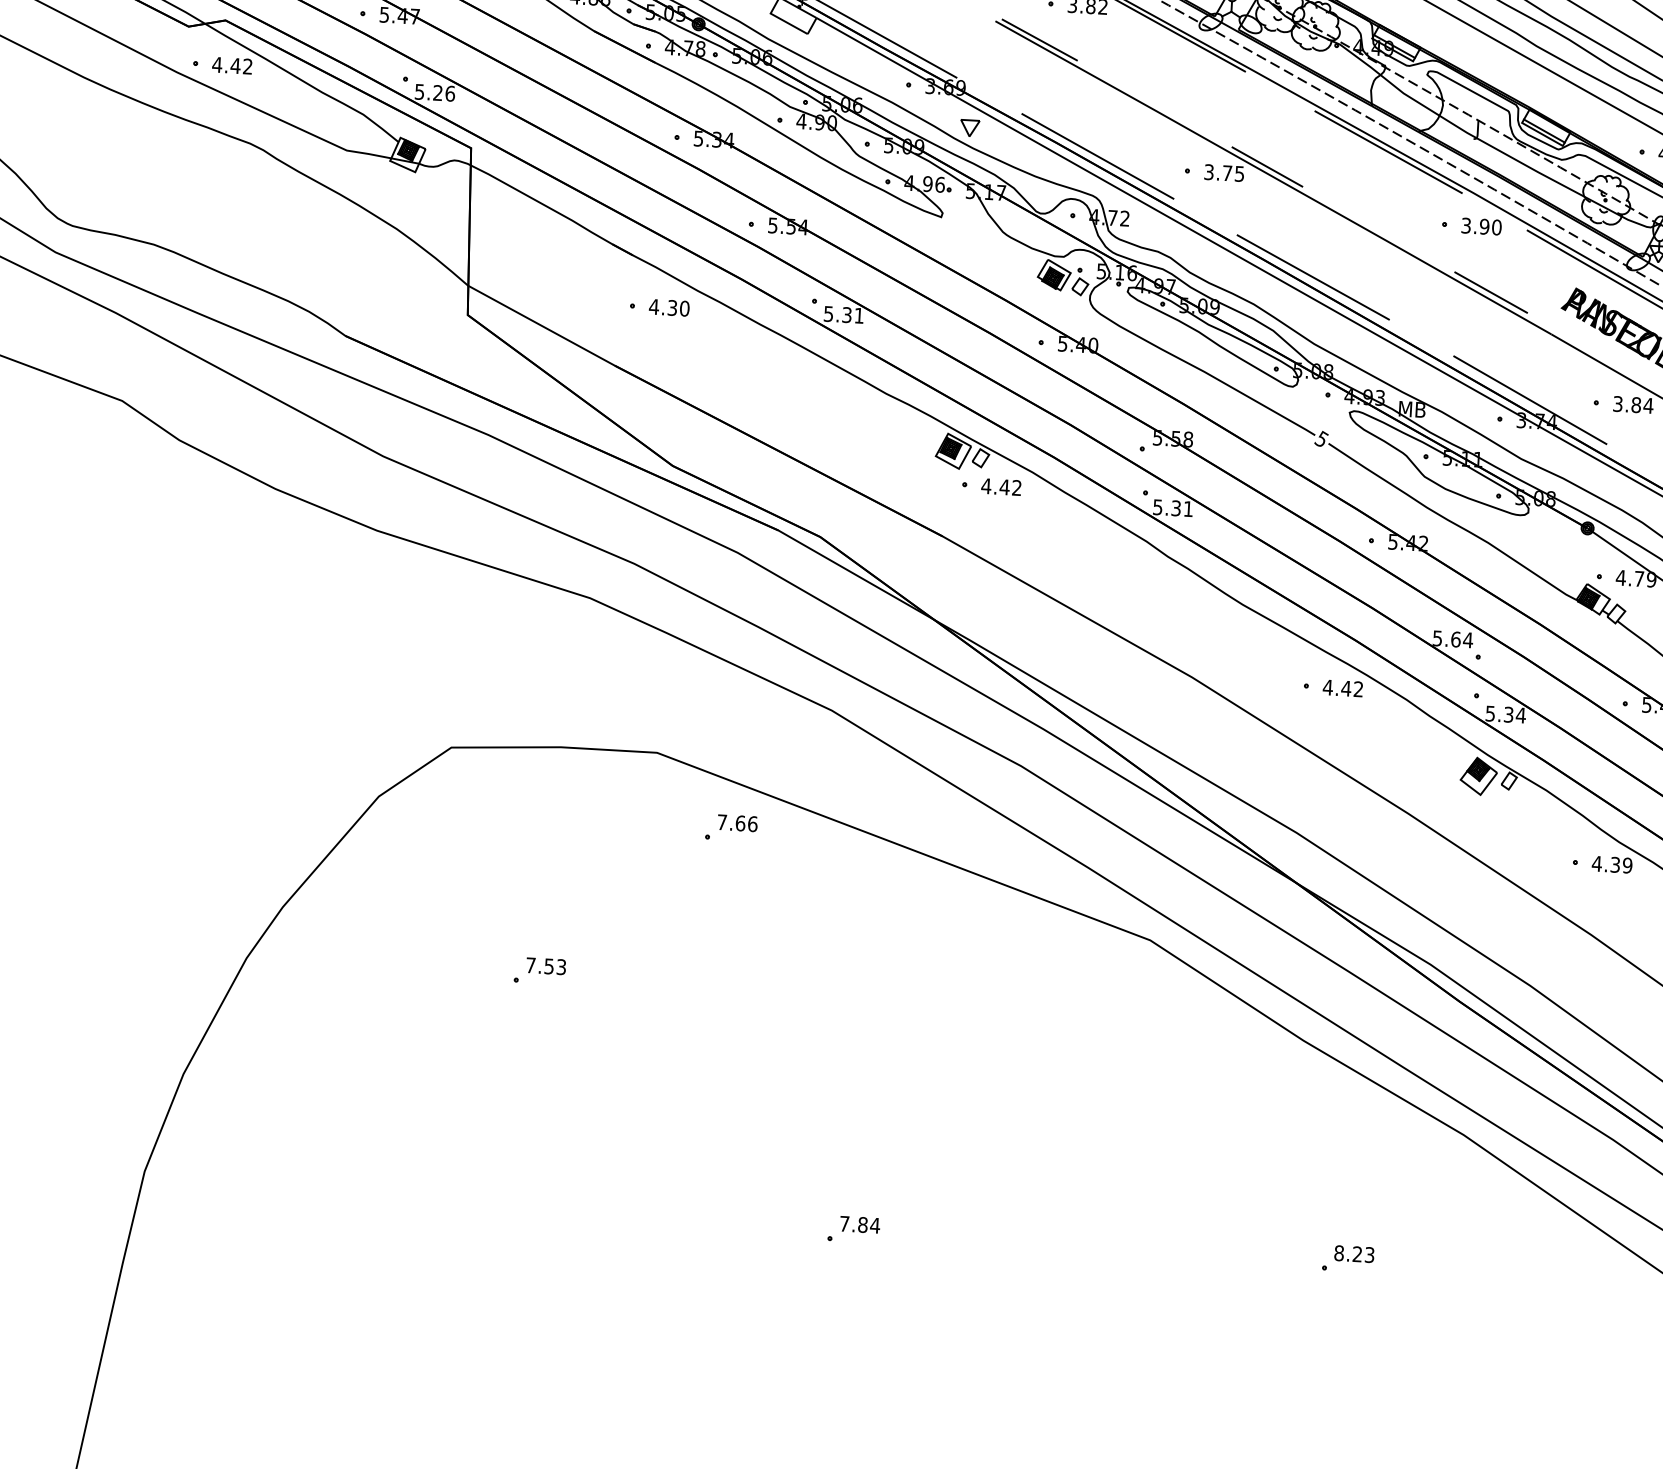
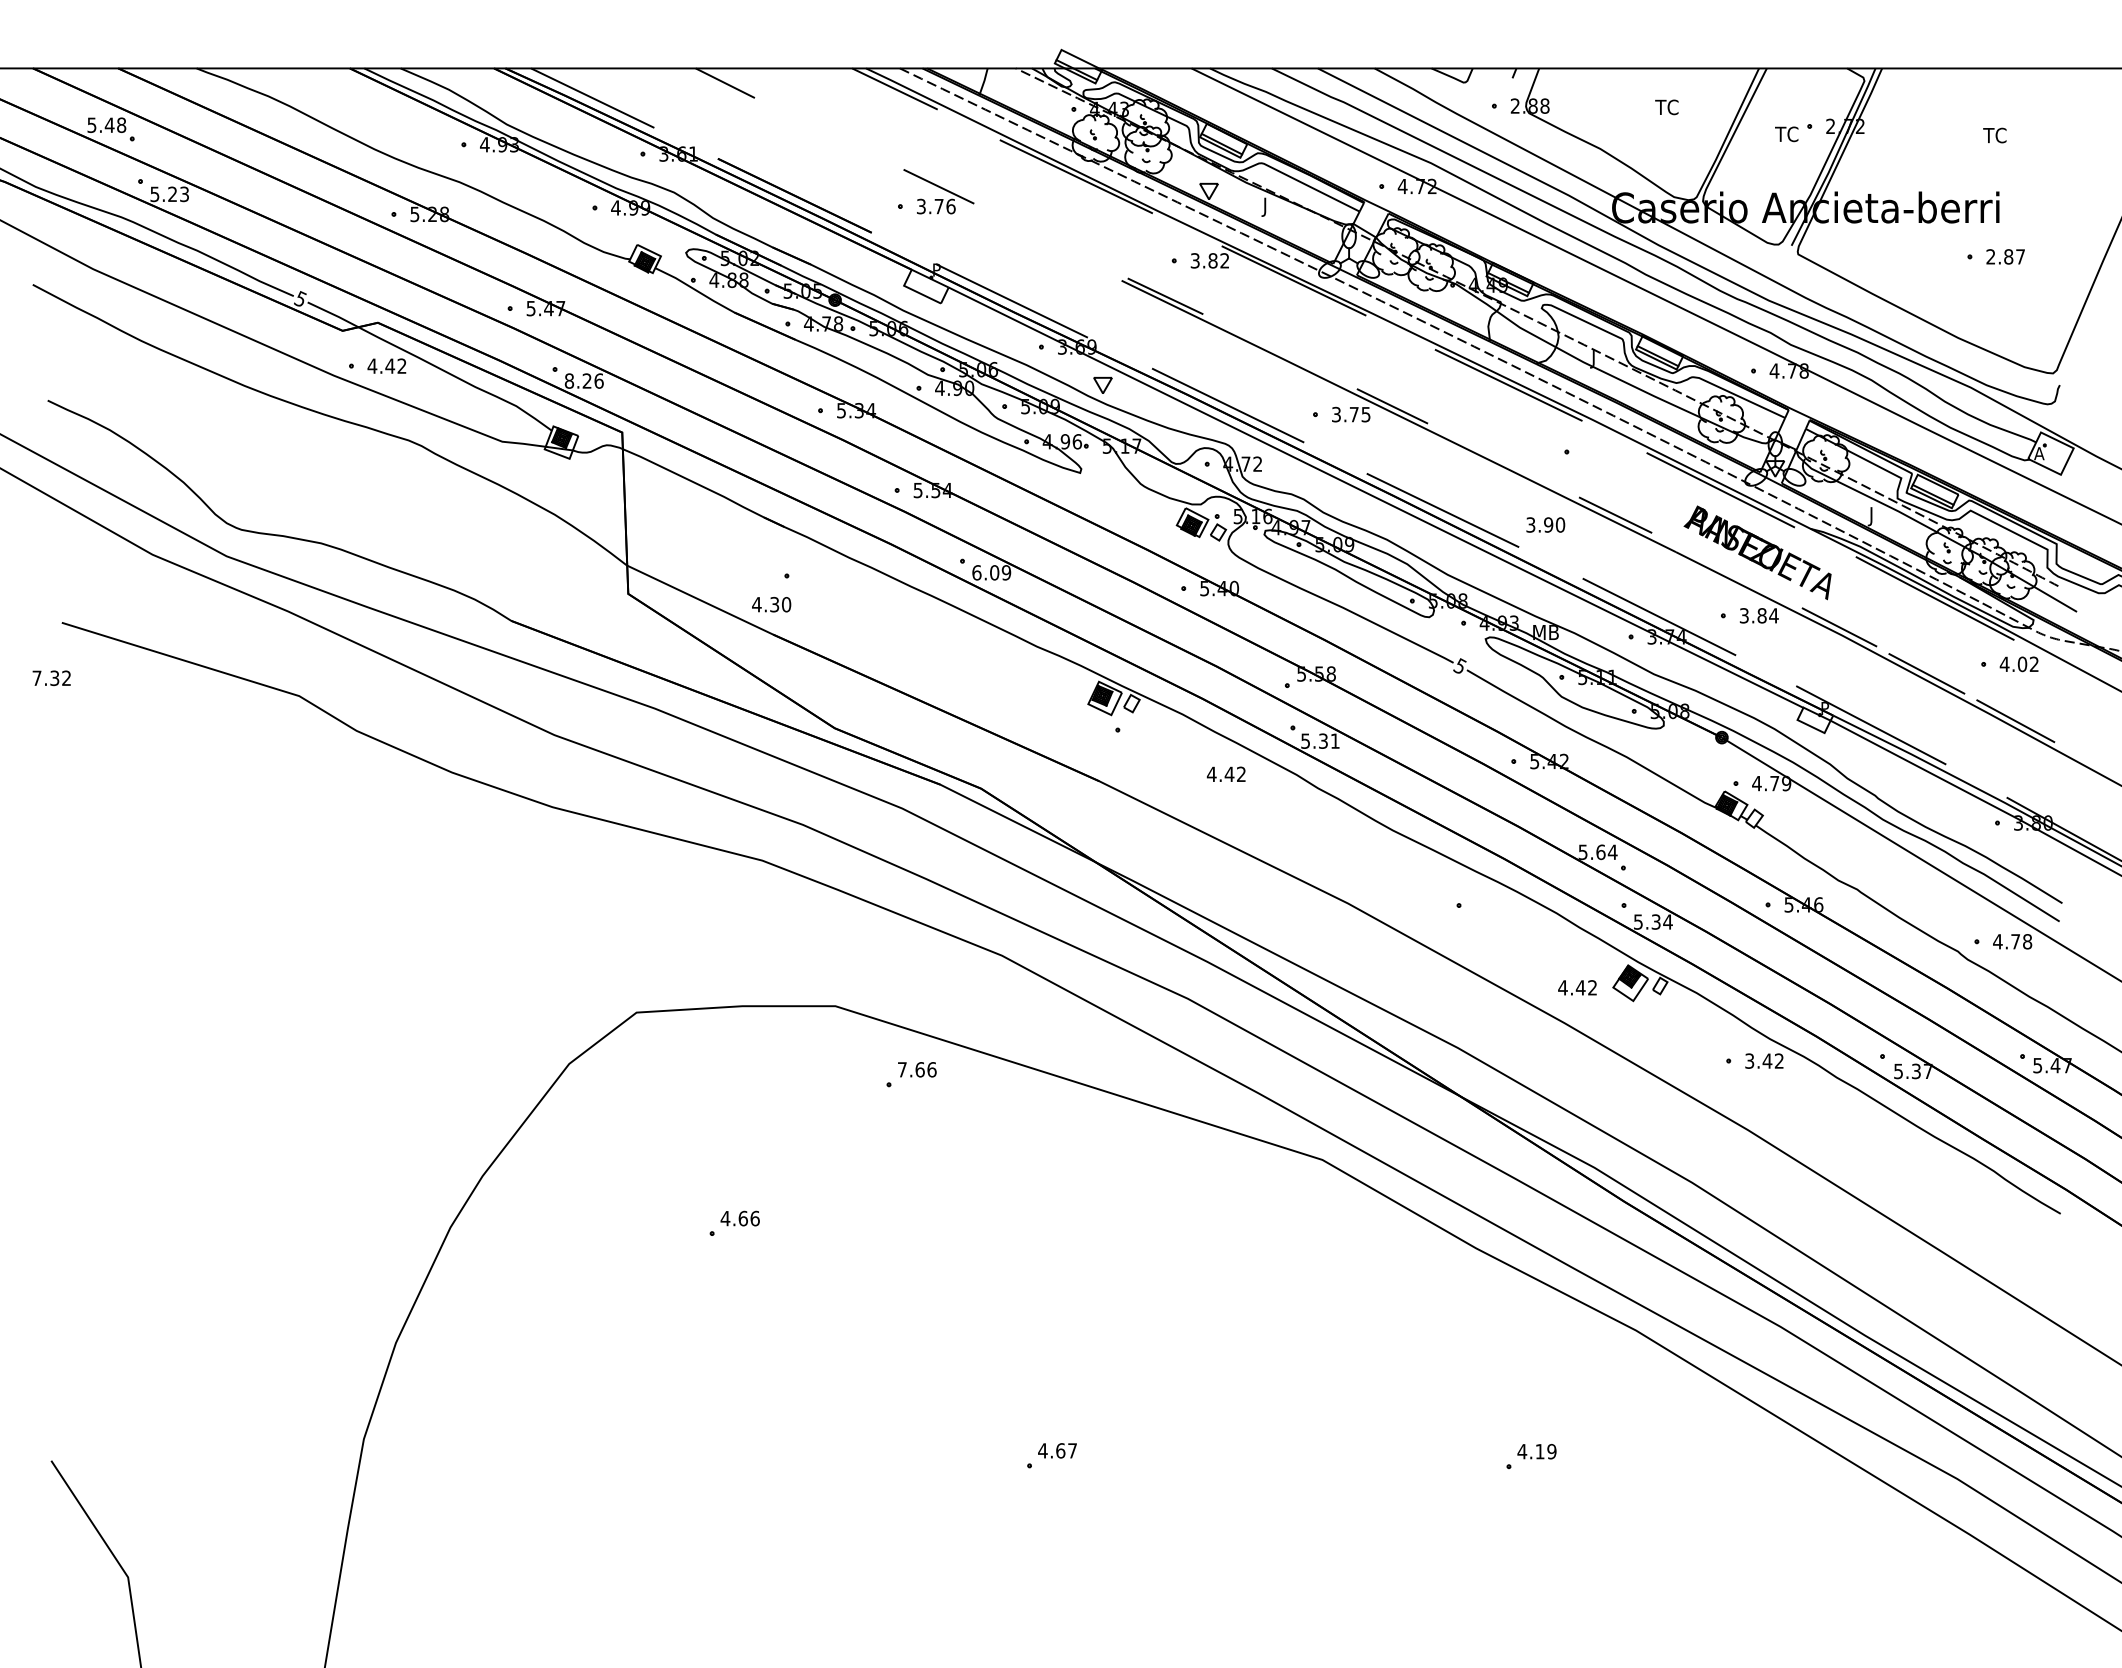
text: (419, 91) -> (569, 380), 5.26 -> 8.26
text: (1481, 226) -> (1545, 524), moved
text: (669, 307) -> (771, 604), moved
text: (843, 314) -> (991, 572), 5.31 -> 6.09
text: (1000, 486) -> (1225, 773), moved
text: (1342, 688) -> (1577, 987), moved
text: (1611, 864) -> (1763, 1060), 4.39 -> 3.42
text: (545, 966) -> (739, 1218), 7.53 -> 4.66
text: (859, 1224) -> (1057, 1450), 7.84 -> 4.67
text: (1353, 1253) -> (1536, 1451), 8.23 -> 4.19

